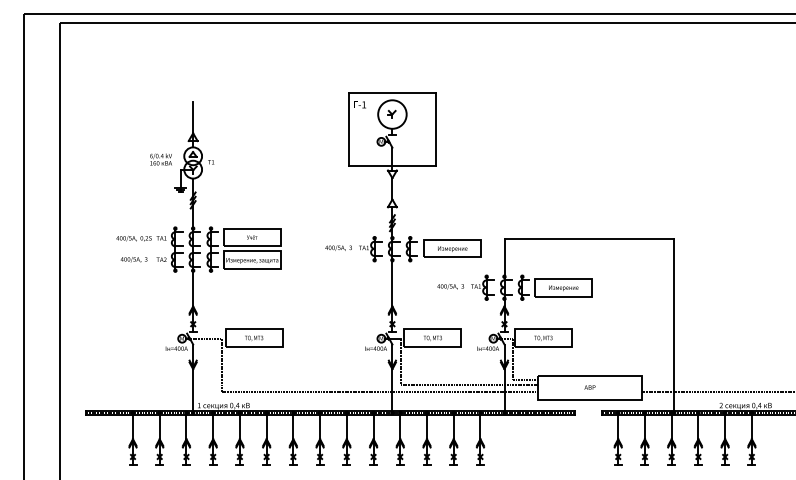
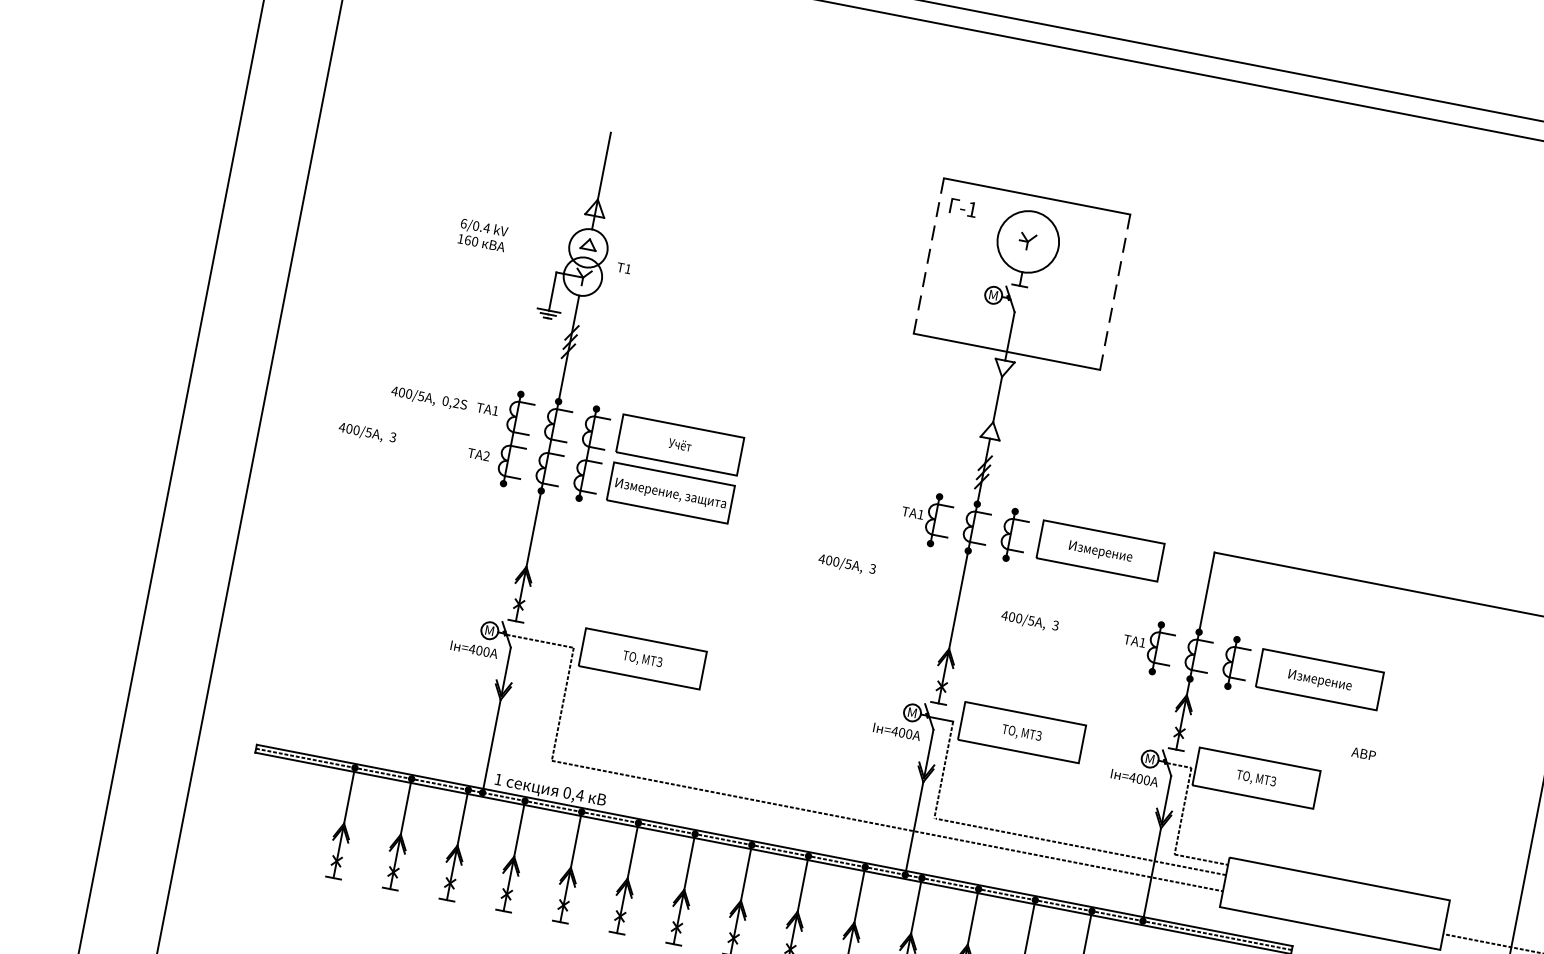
line: (348, 129) -> (928, 255), solid -> dashed
line: (436, 129) -> (1115, 291), solid -> dashed
text: (160, 159) -> (481, 234), moved
text: (338, 247) -> (847, 563), moved
text: (133, 259) -> (366, 432), moved
text: (450, 286) -> (1029, 620), moved
text: (589, 387) -> (1362, 753), moved

